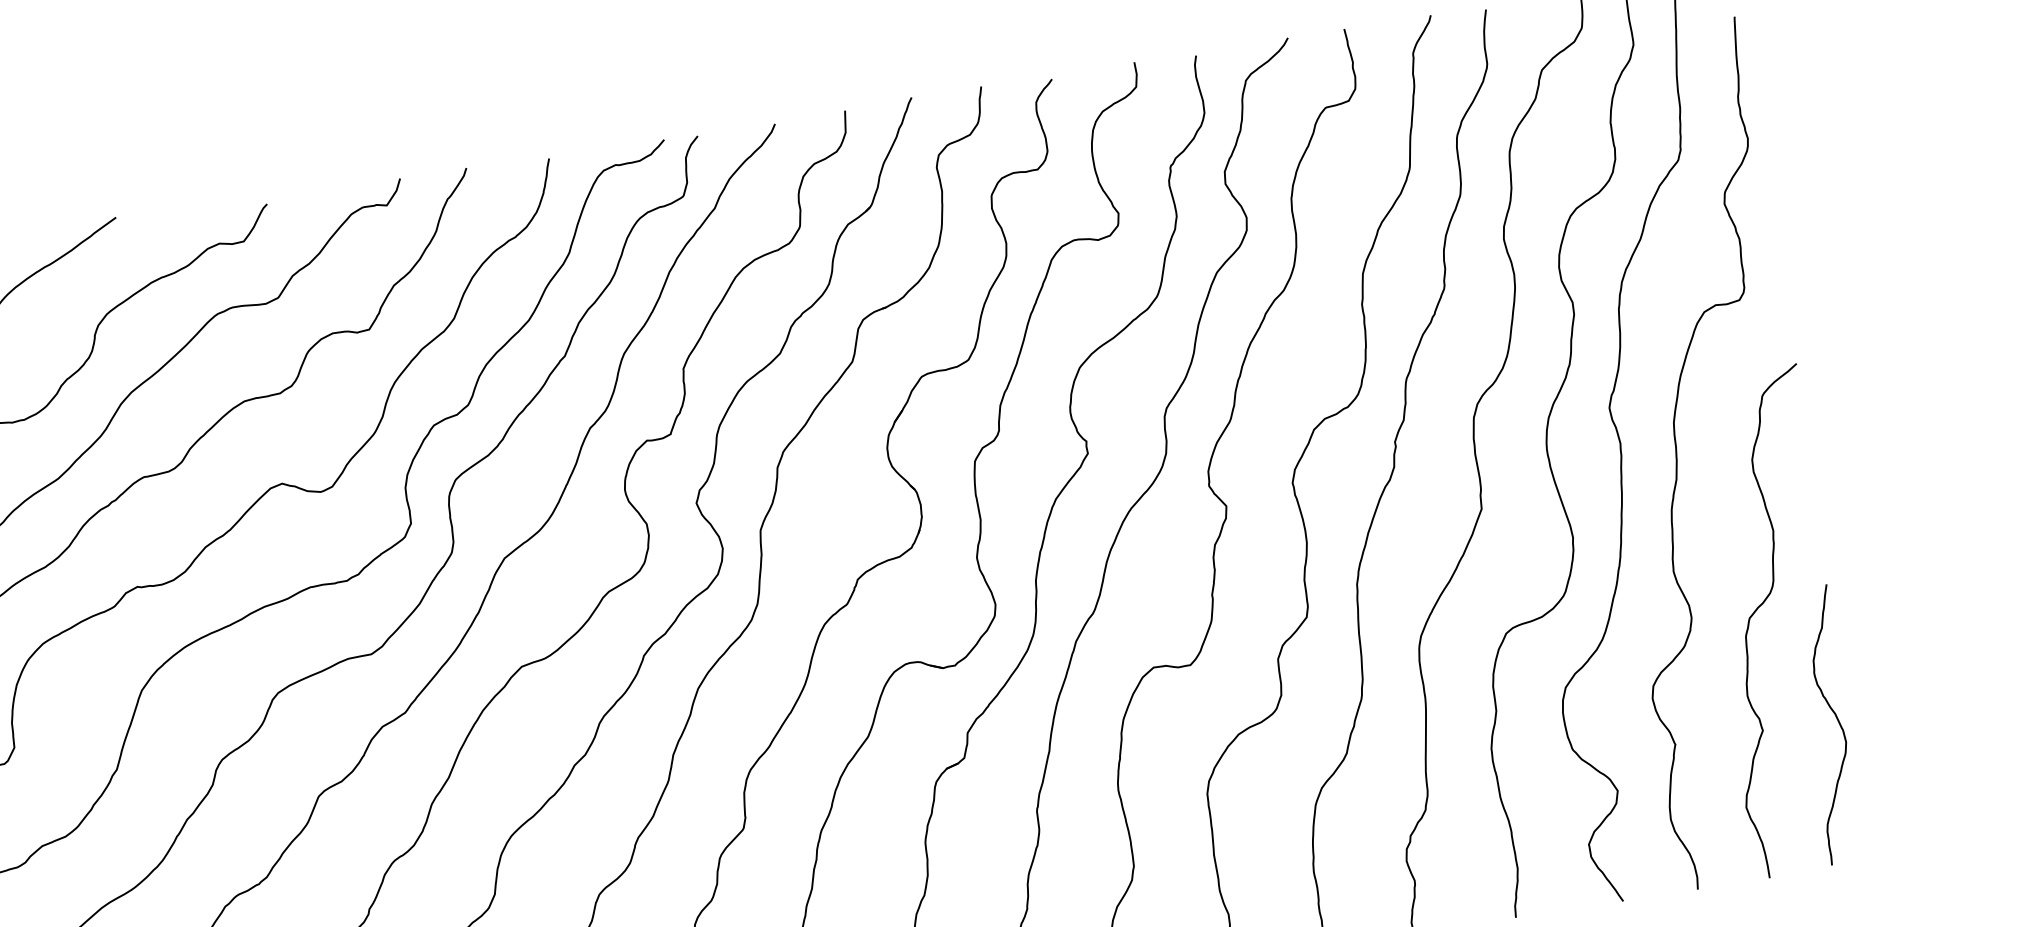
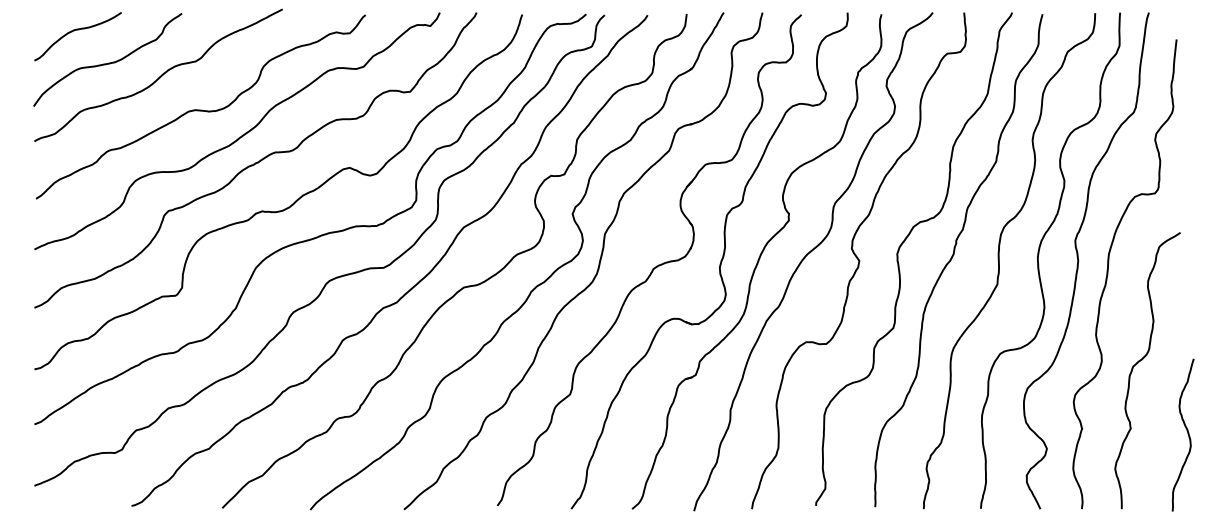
curve: (1836, 722) -> (1187, 434), moved

